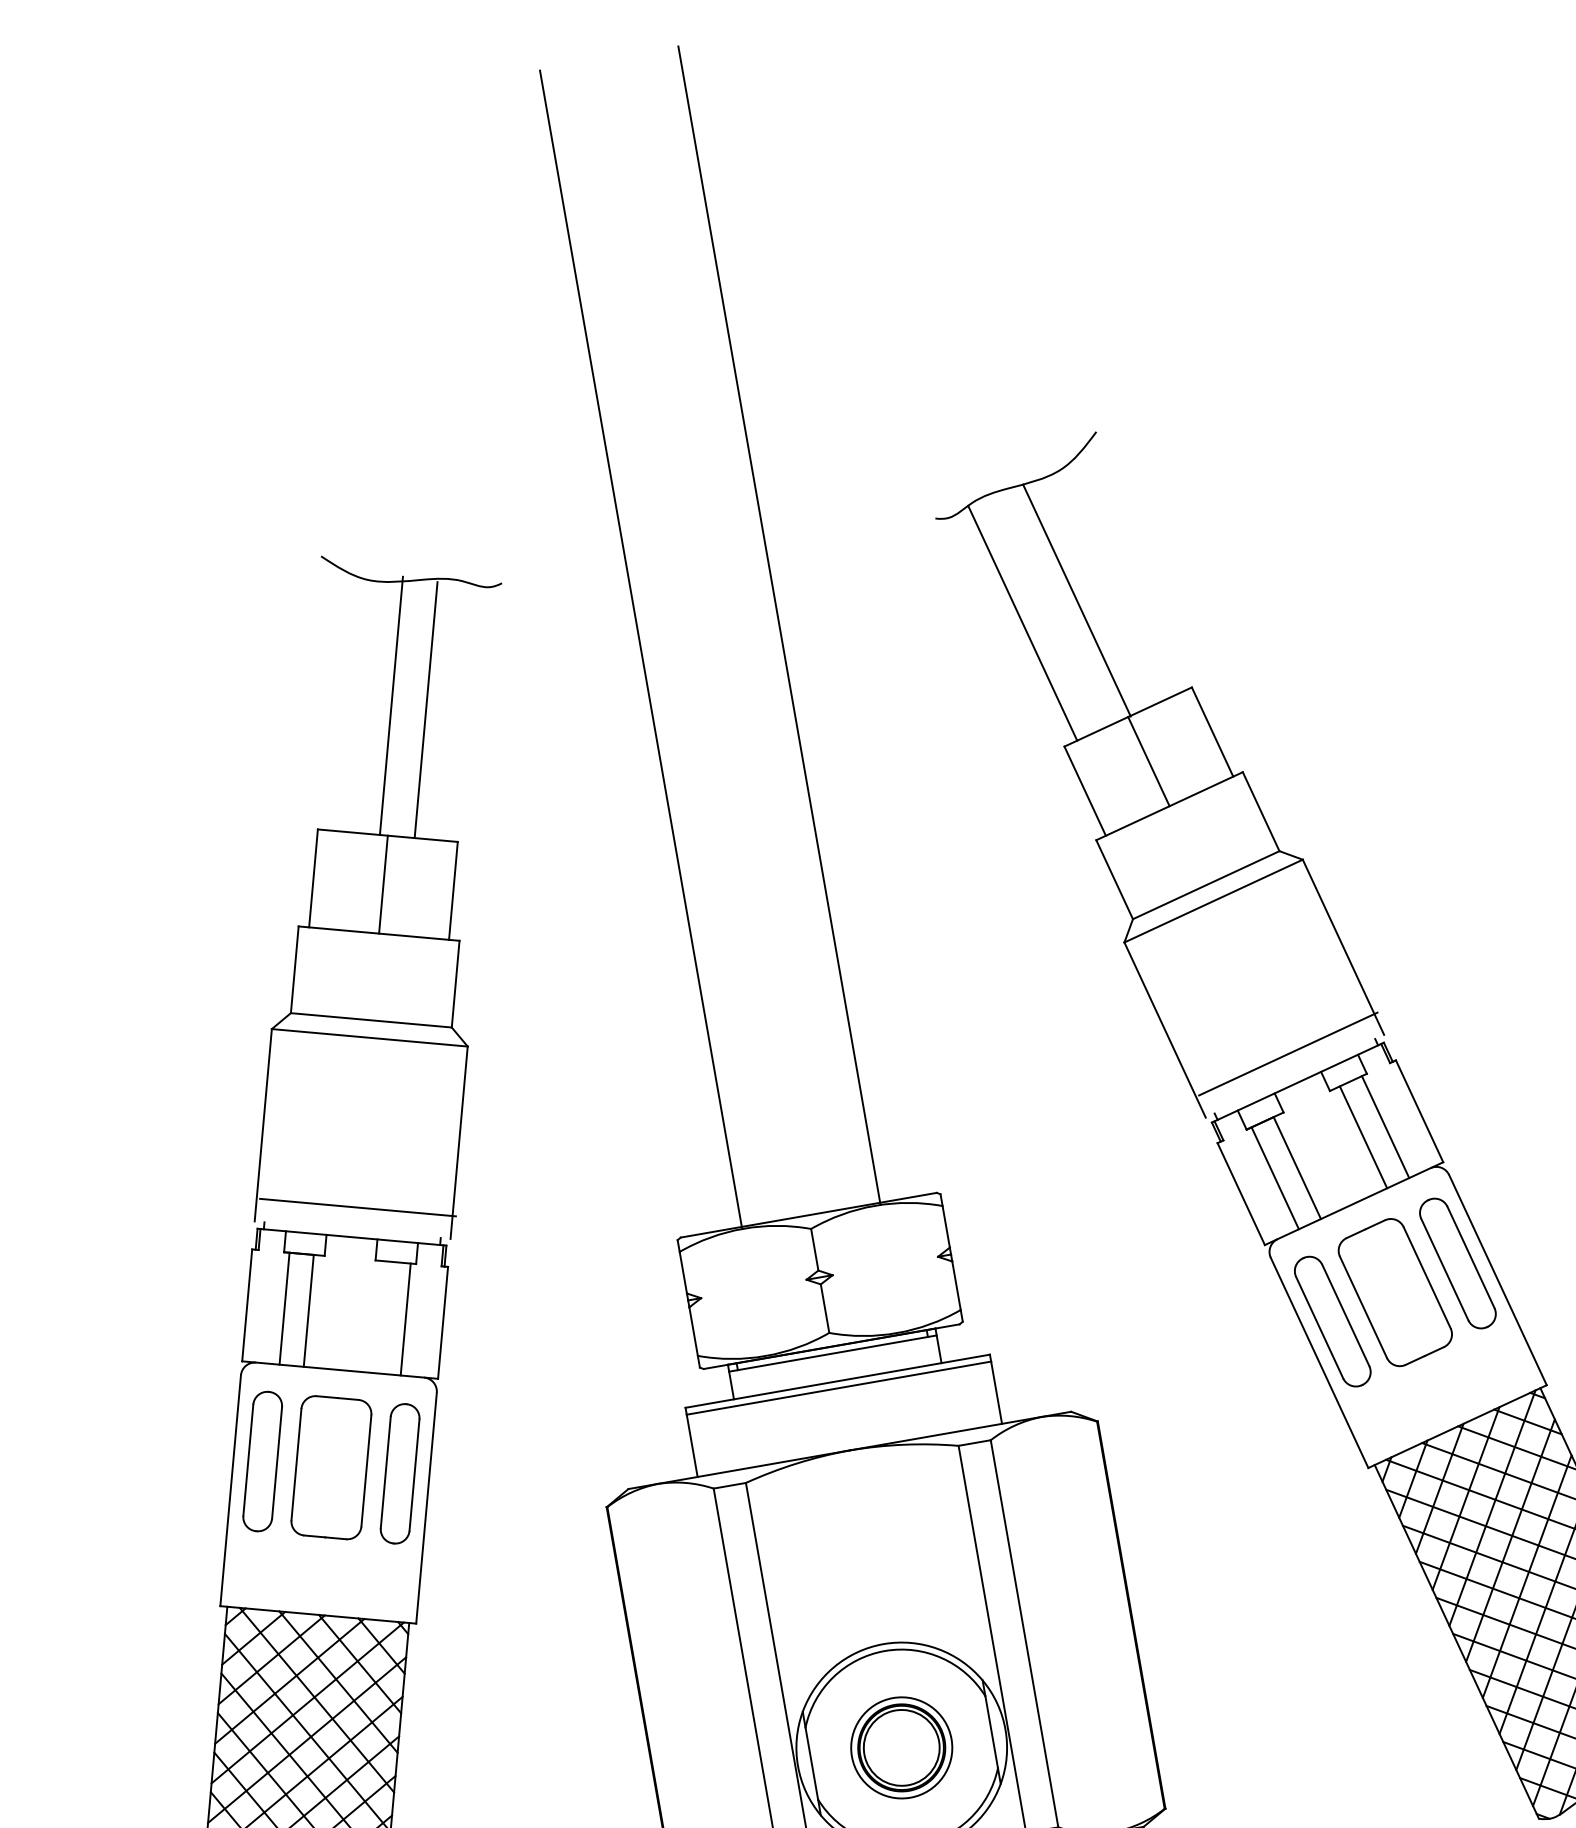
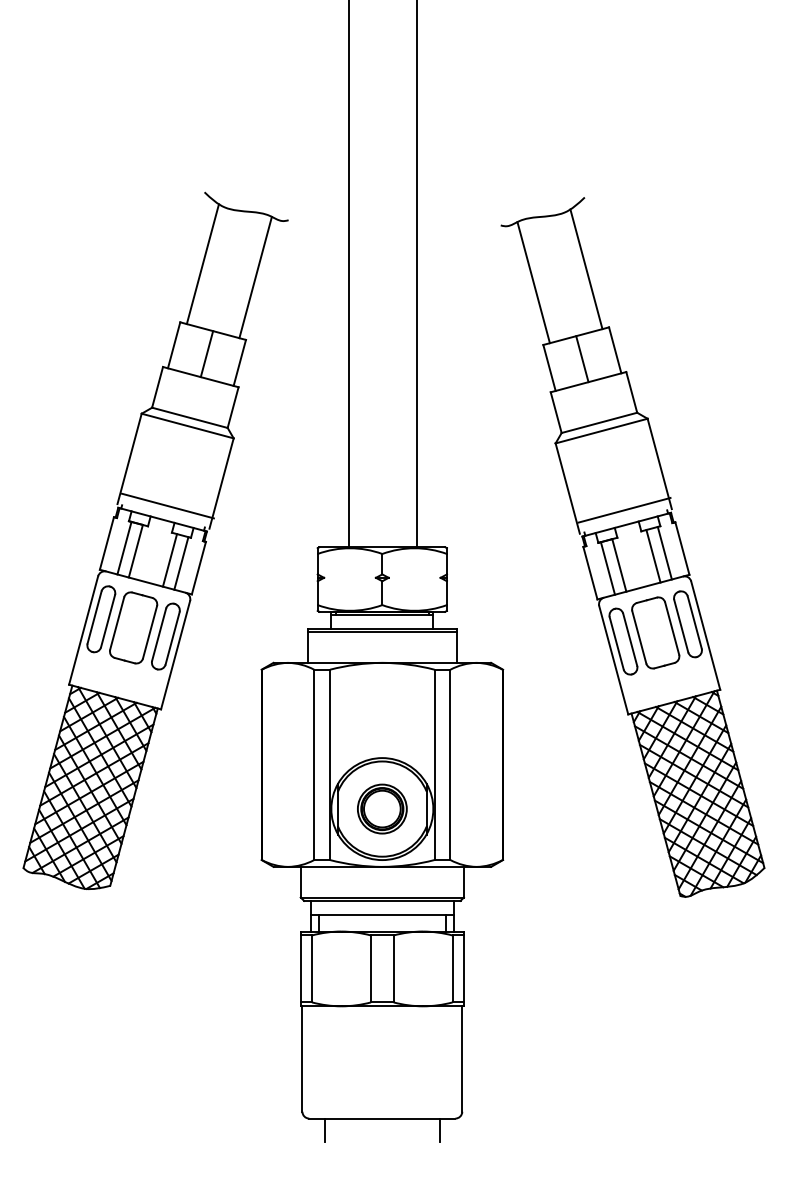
line: (1077, 600) -> (586, 269), moved
line: (391, 705) -> (255, 277), moved
line: (425, 710) -> (202, 264), moved
line: (380, 1317) -> (169, 560), added

